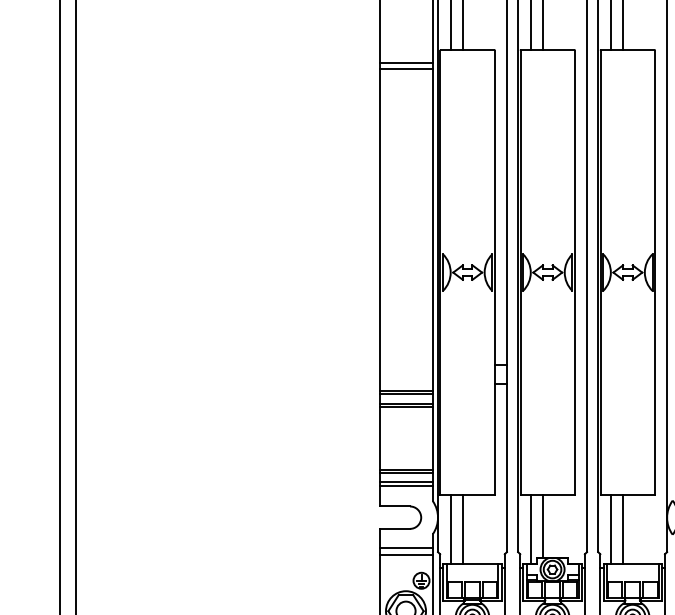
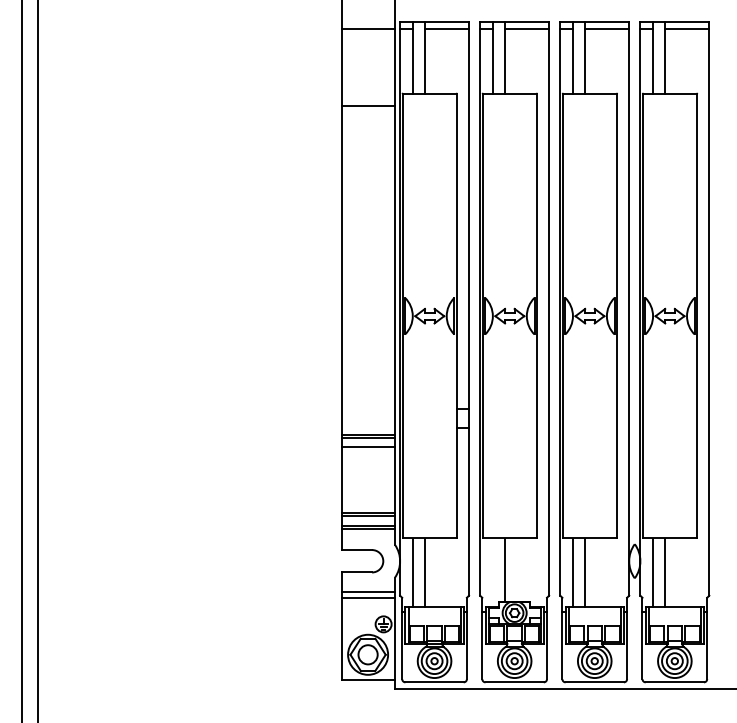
line: (406, 68) -> (368, 112), removed
line: (406, 406) -> (368, 450), removed
line: (531, 528) -> (493, 572), removed

